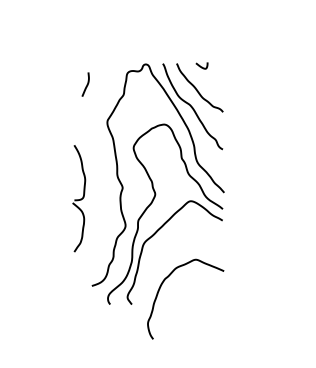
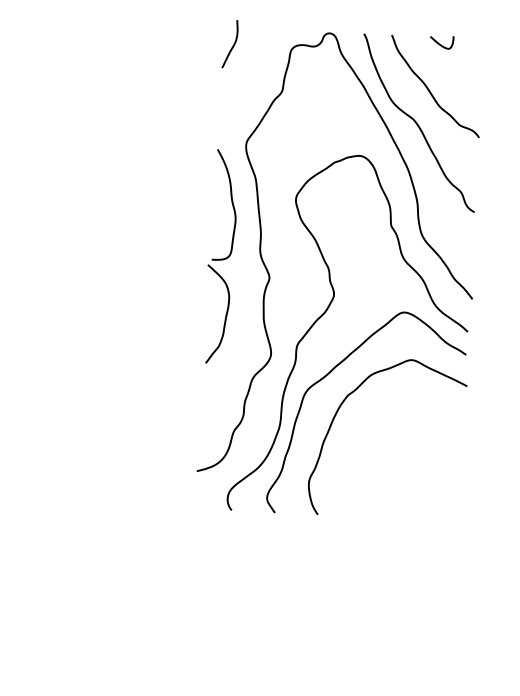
curve: (86, 84) -> (231, 44), moved
part: (79, 198) -> (222, 256), moved
curve: (160, 289) -> (337, 415), moved

